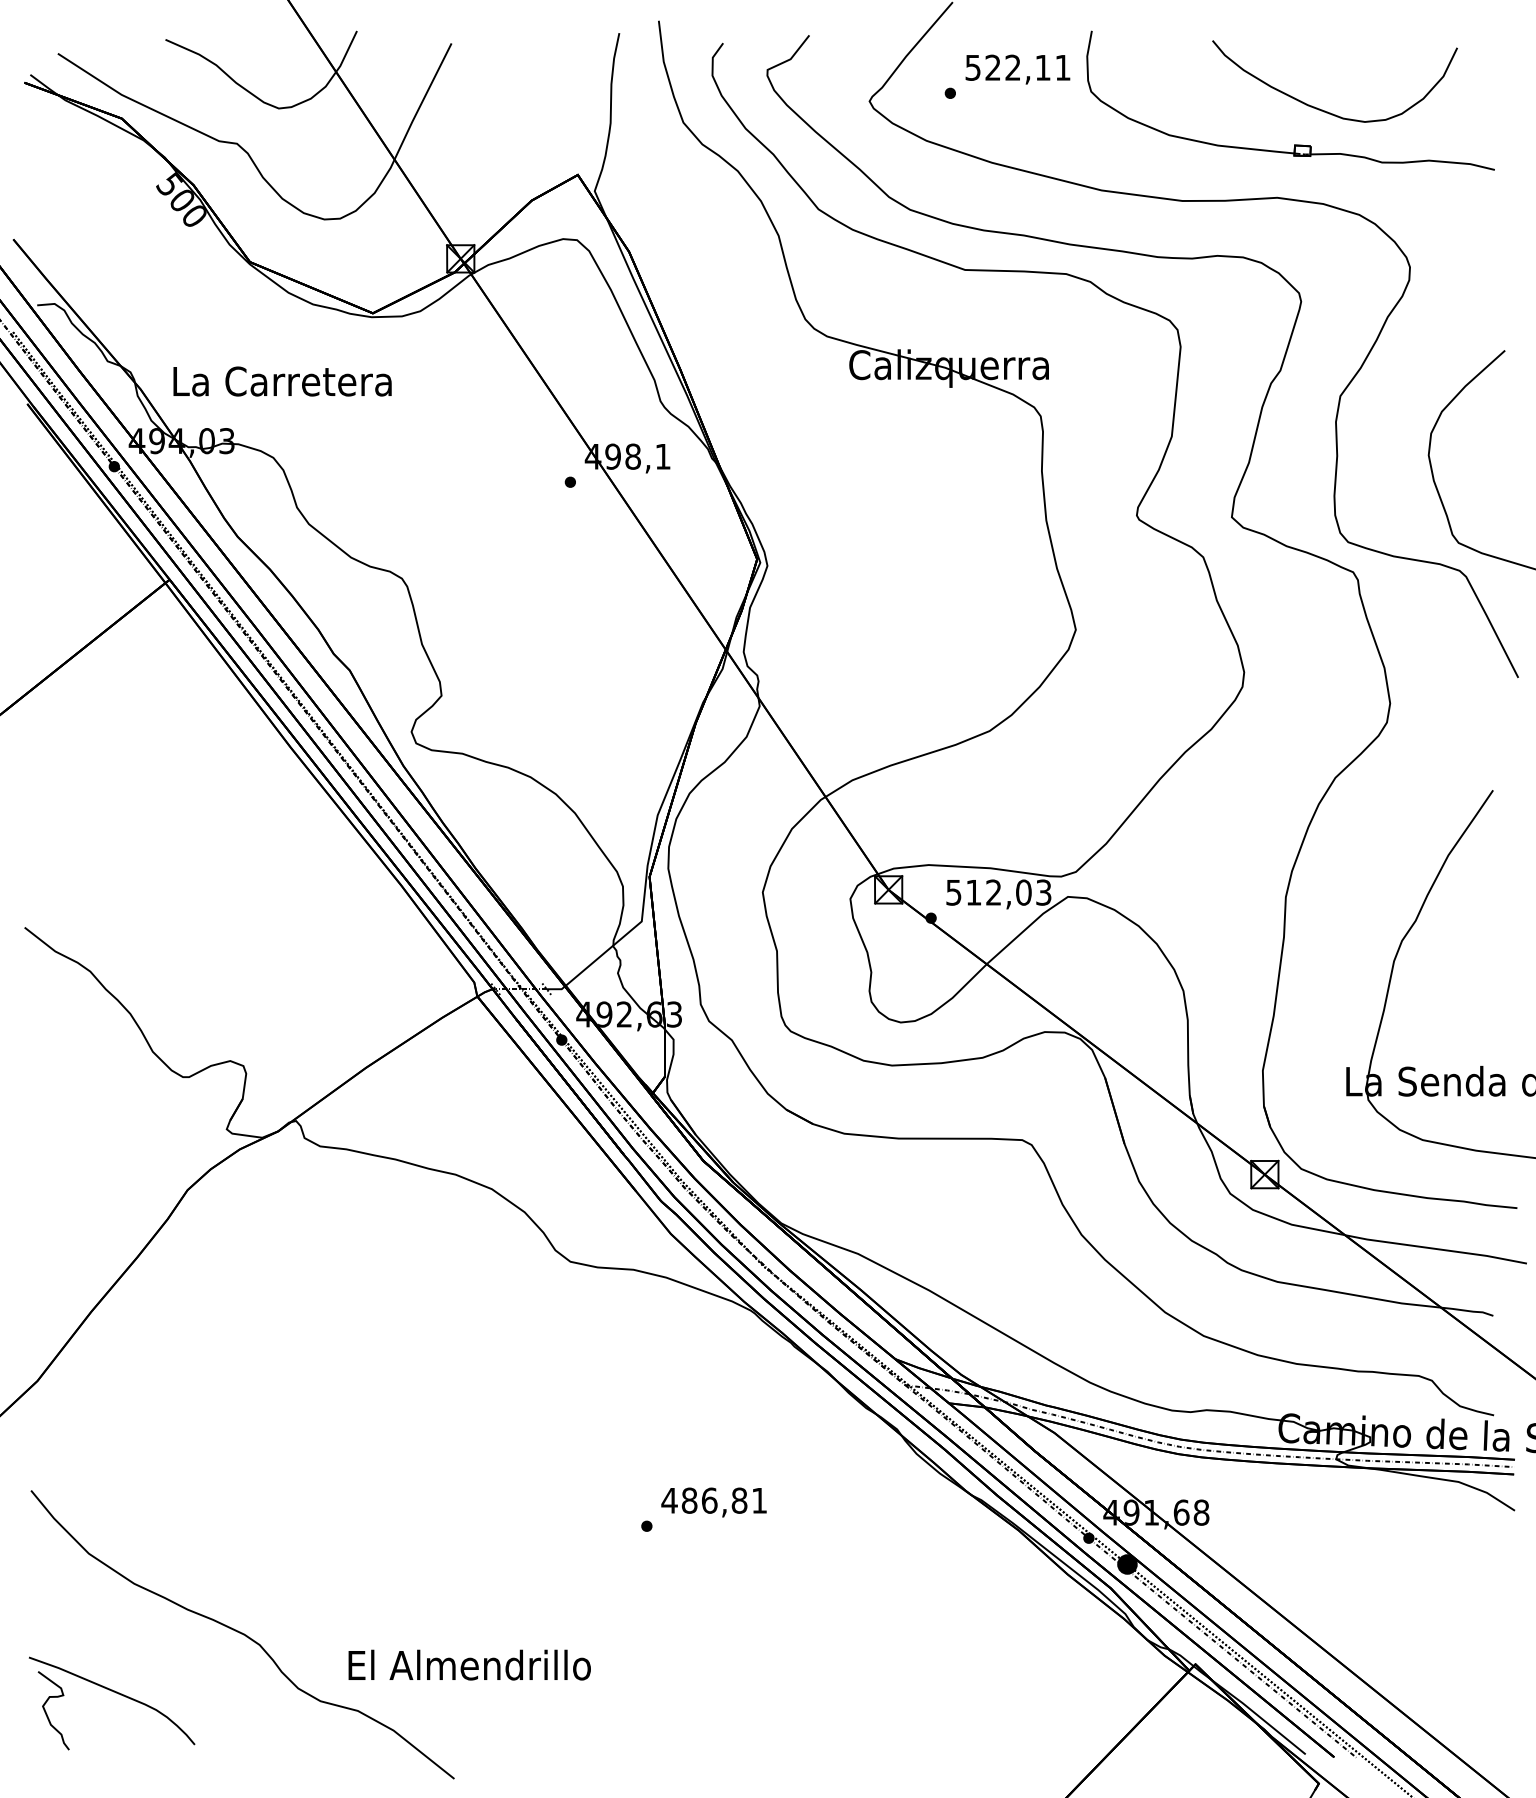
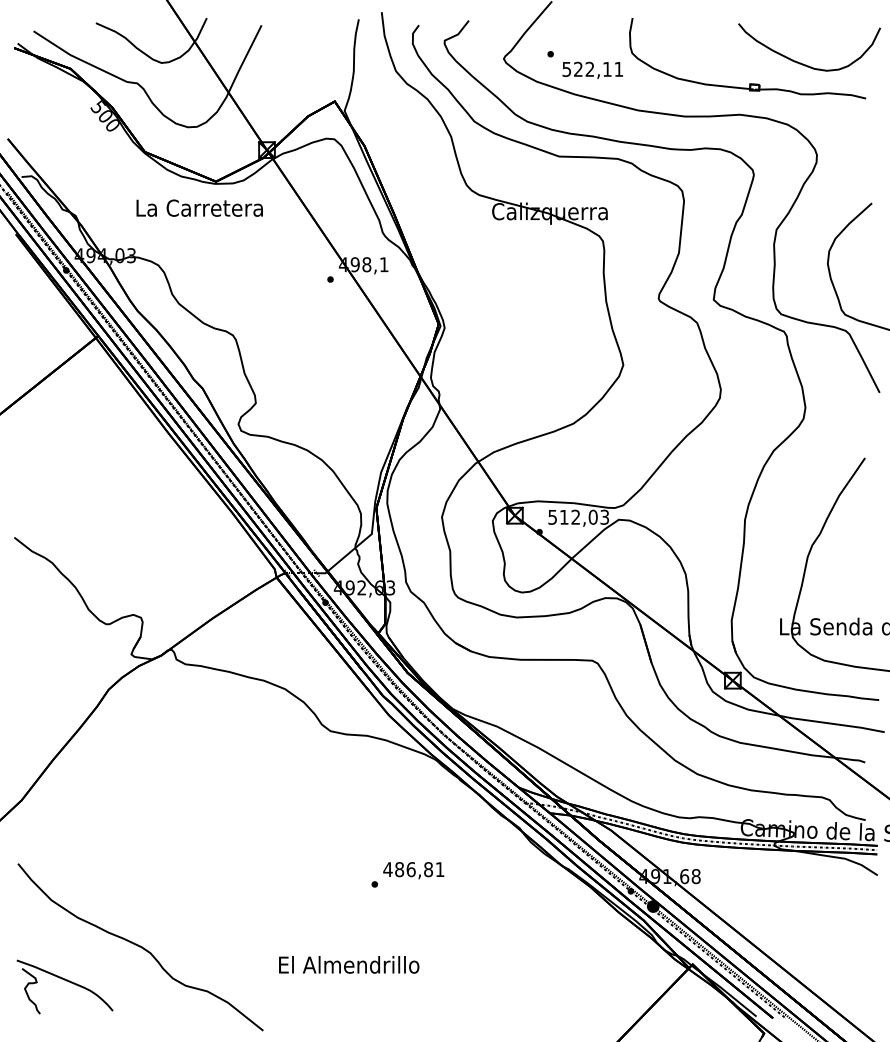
text: (1017, 67) -> (592, 69), moved
curve: (1324, 109) -> (803, 63), moved
text: (282, 380) -> (199, 207), moved
text: (470, 1664) -> (349, 964), moved

